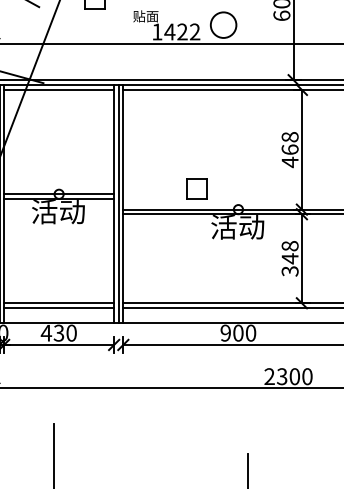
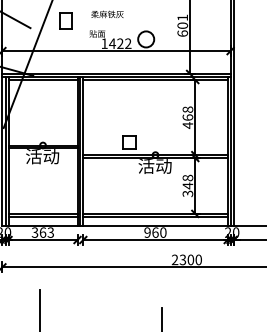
text: (58, 332) -> (42, 232), 430 -> 363
text: (238, 332) -> (155, 232), 900 -> 960

